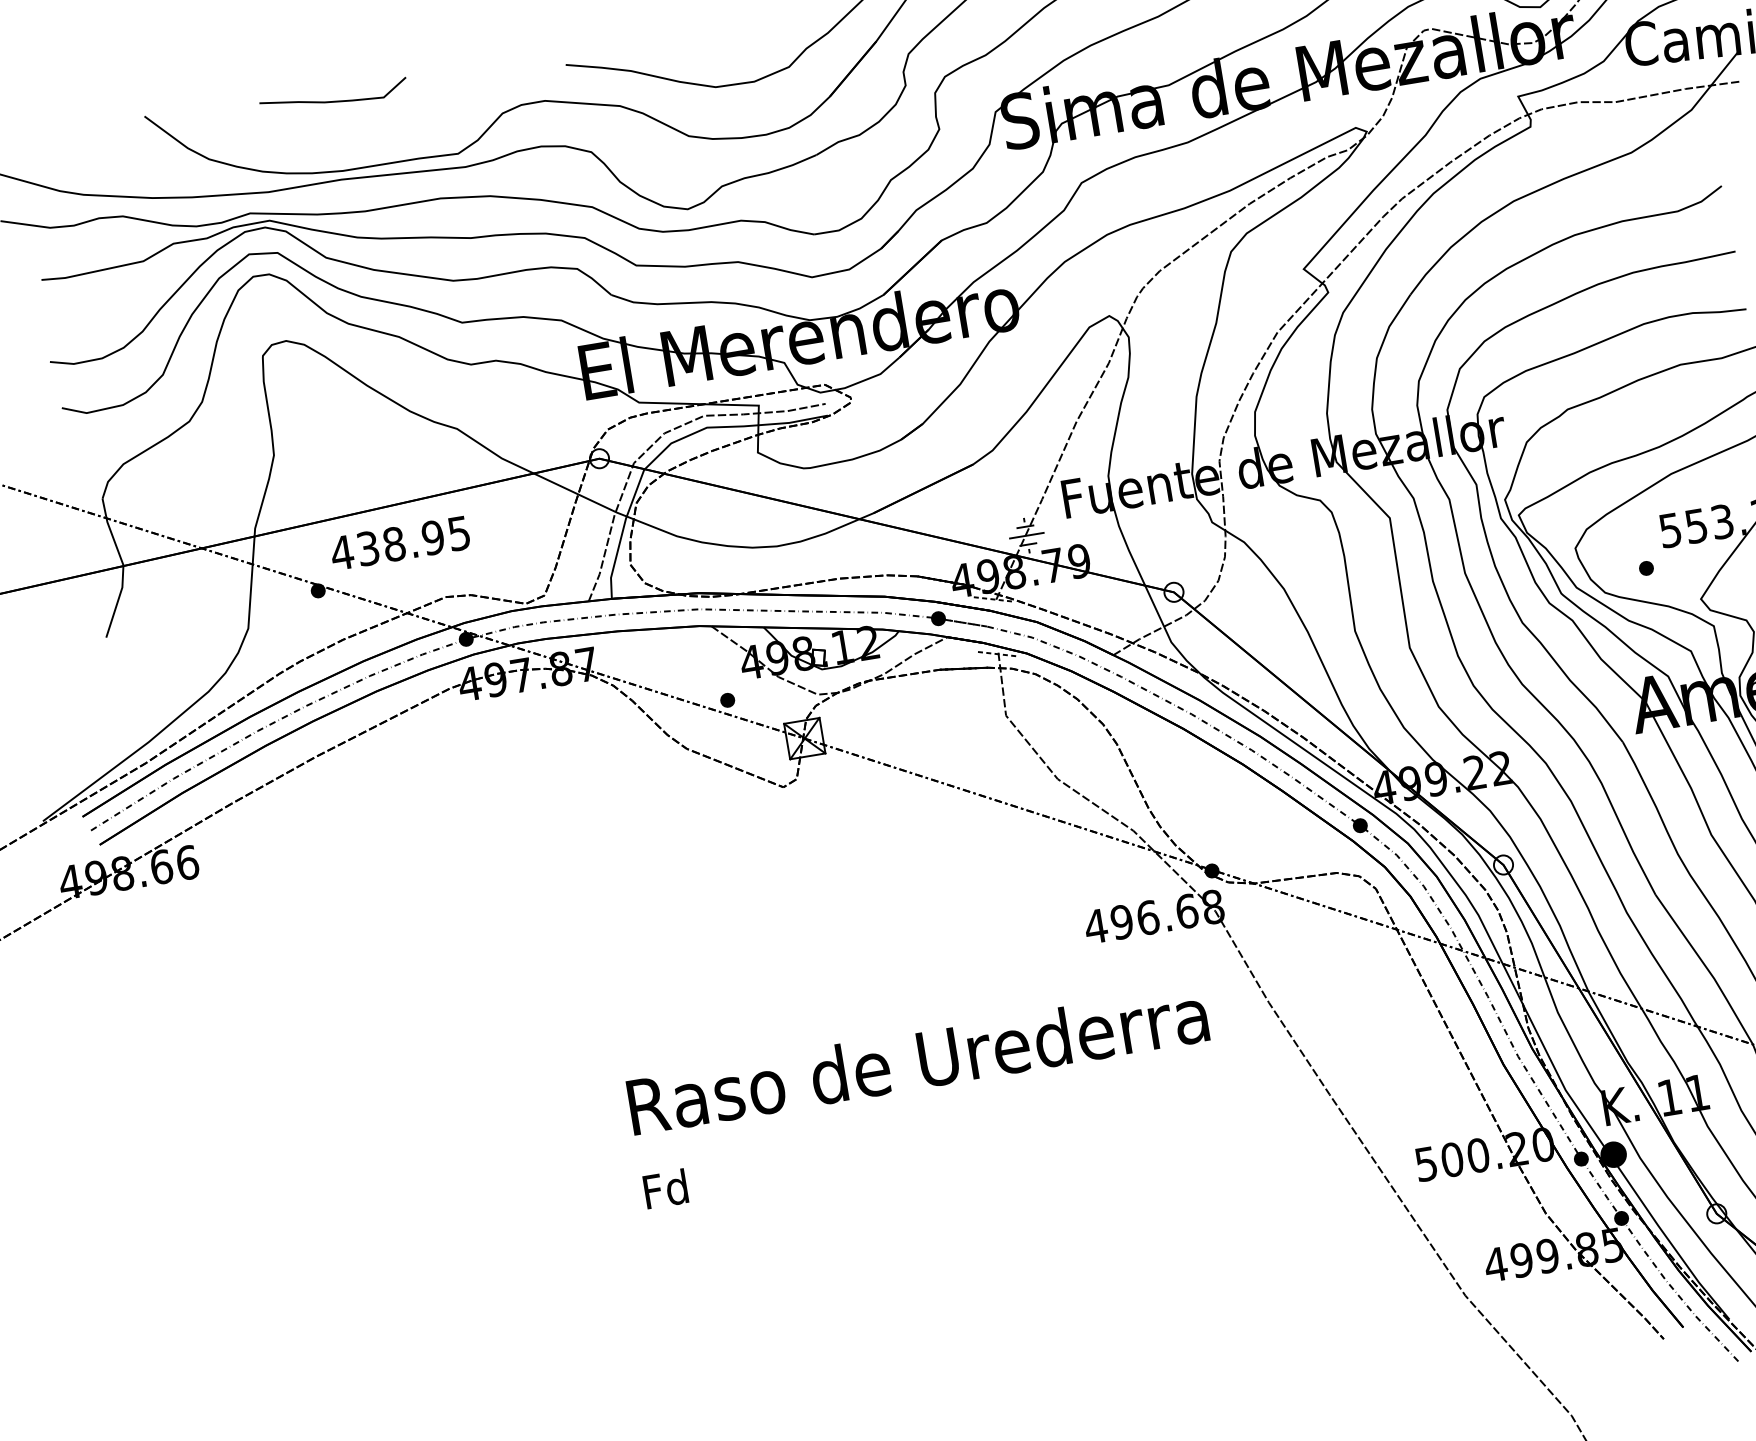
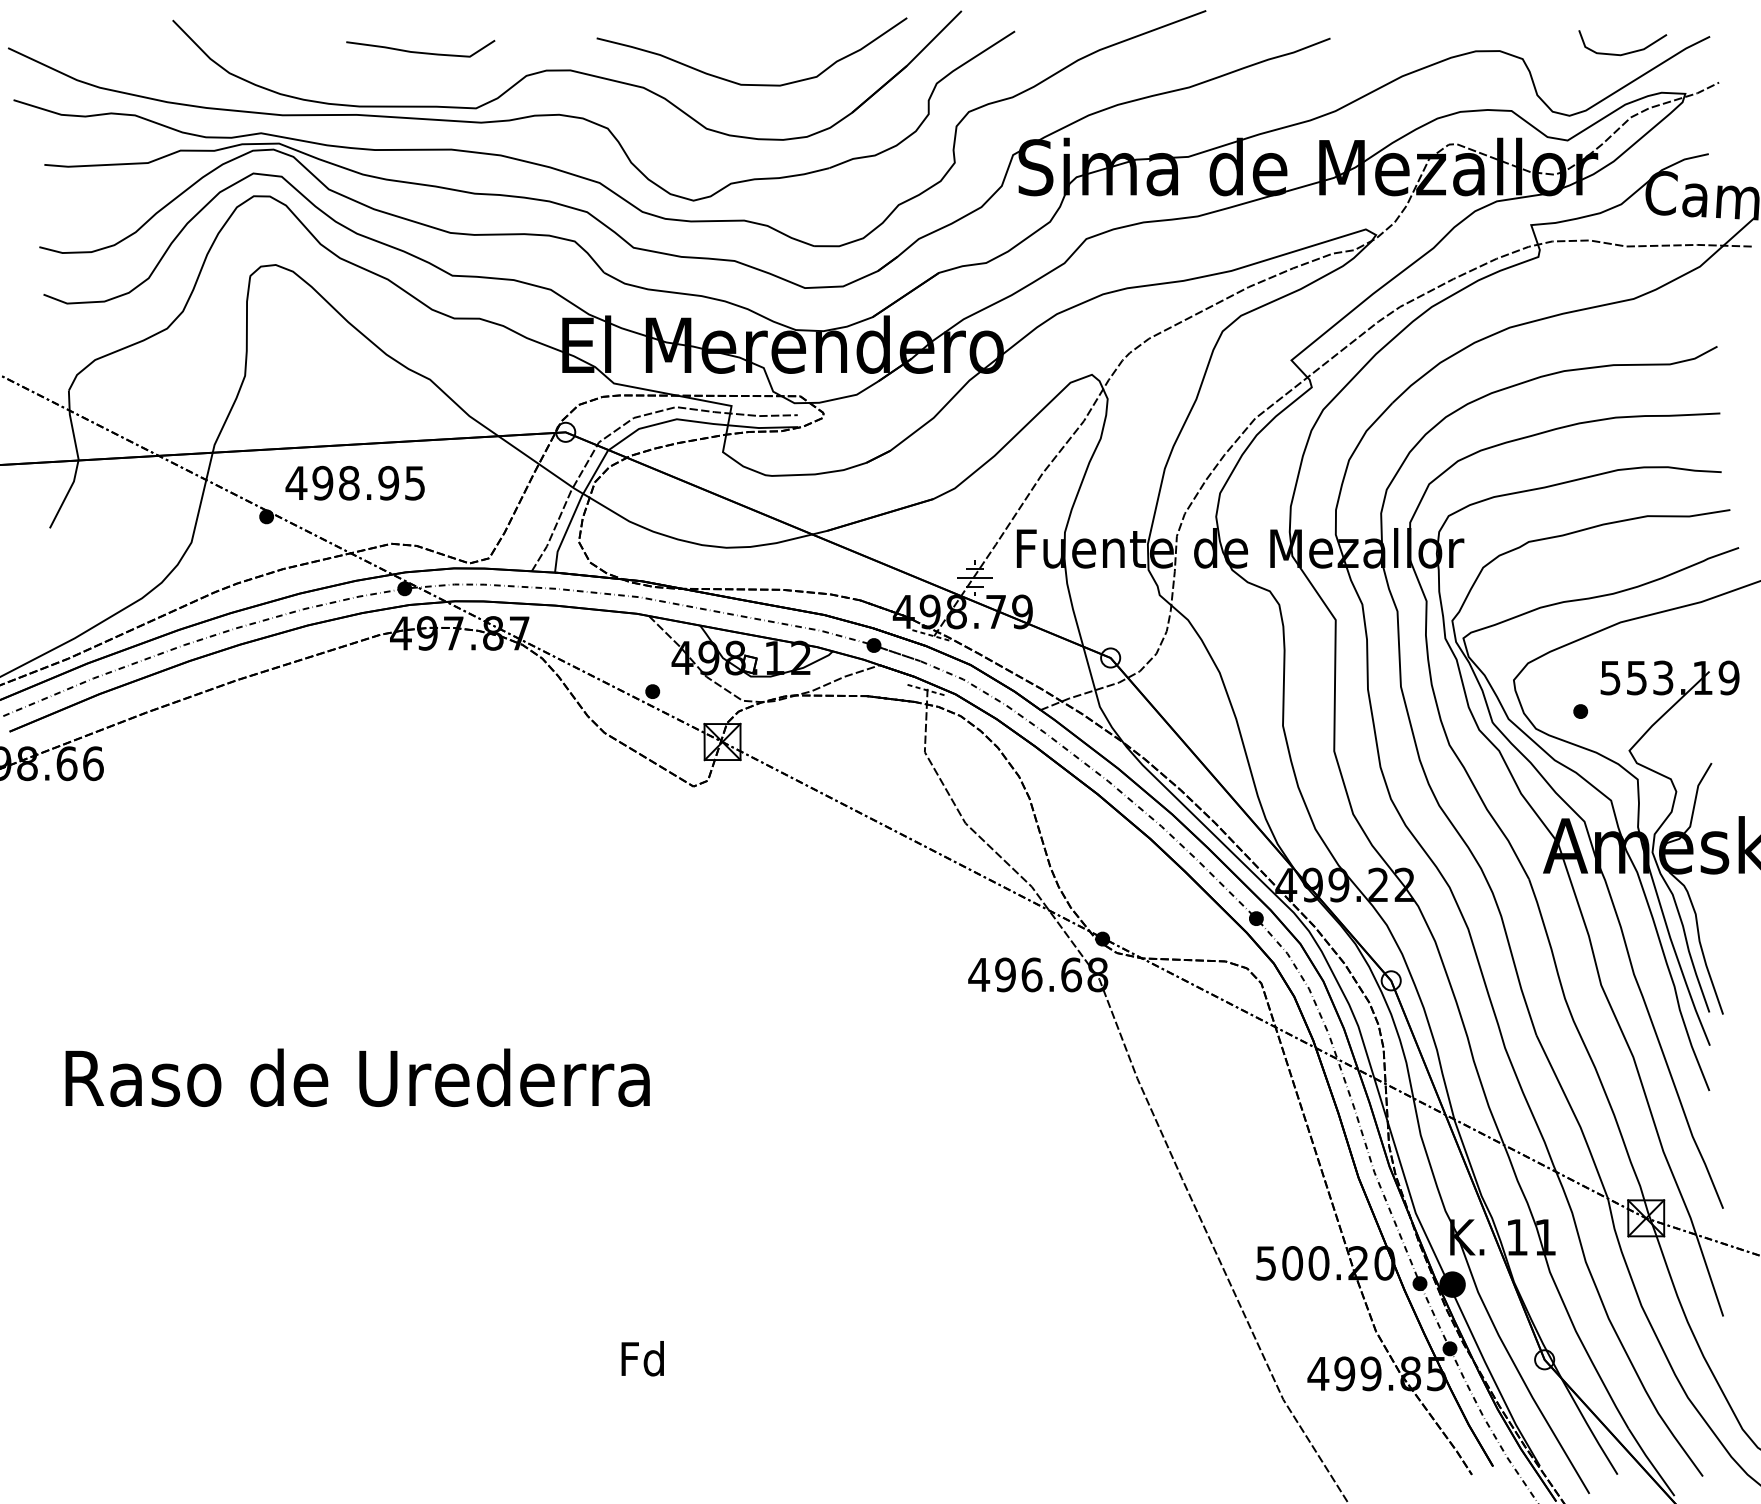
curve: (333, 100) -> (419, 51), moved
text: (367, 548) -> (322, 483), 438.95 -> 498.95
text: (917, 1059) -> (357, 1077), moved
text: (665, 1188) -> (642, 1358), moved

